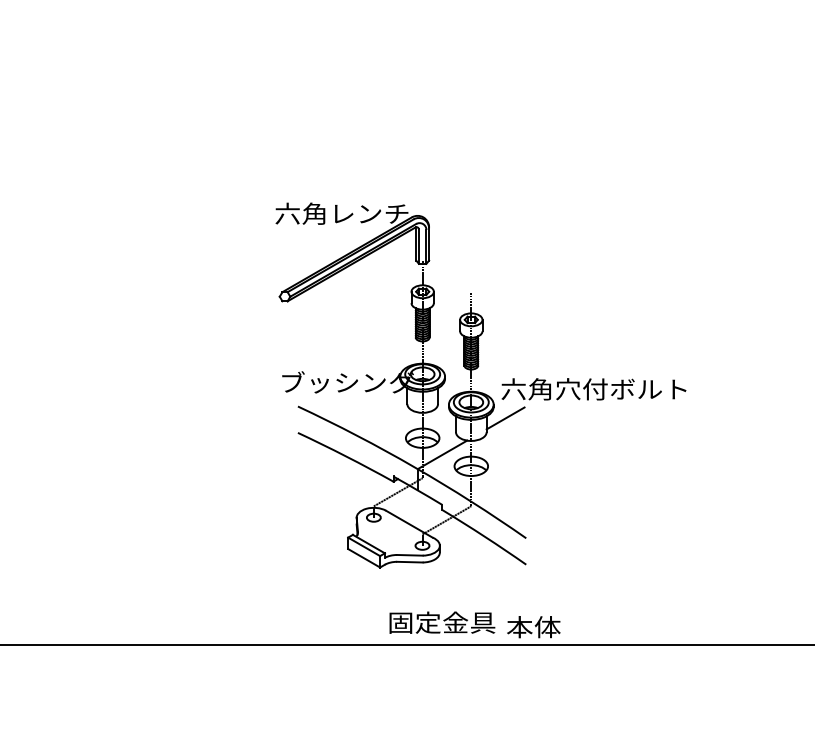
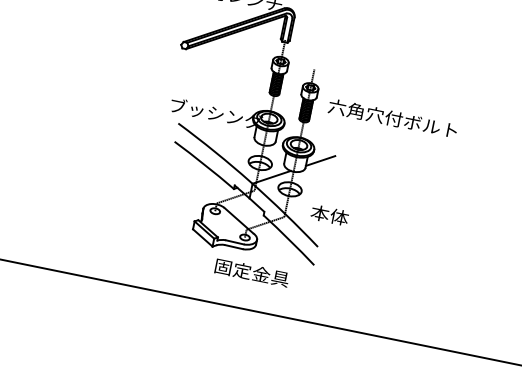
text: (593, 389) -> (392, 118), moved
text: (442, 622) -> (252, 272), moved
text: (533, 627) -> (329, 215), moved

